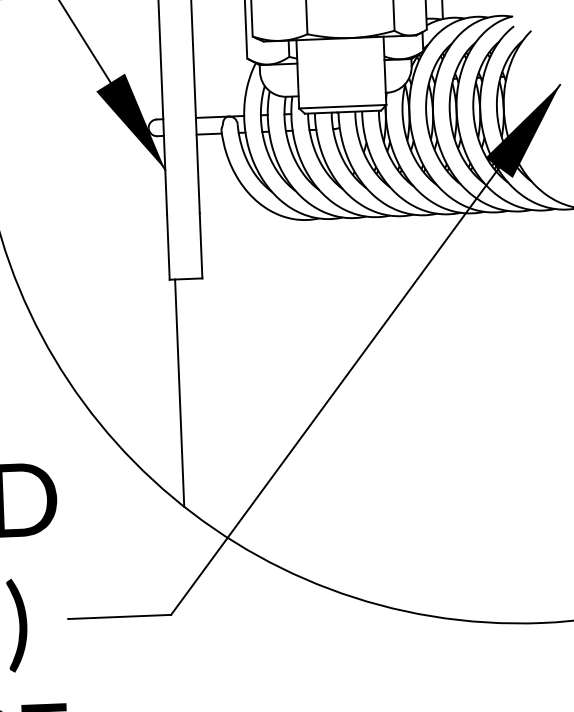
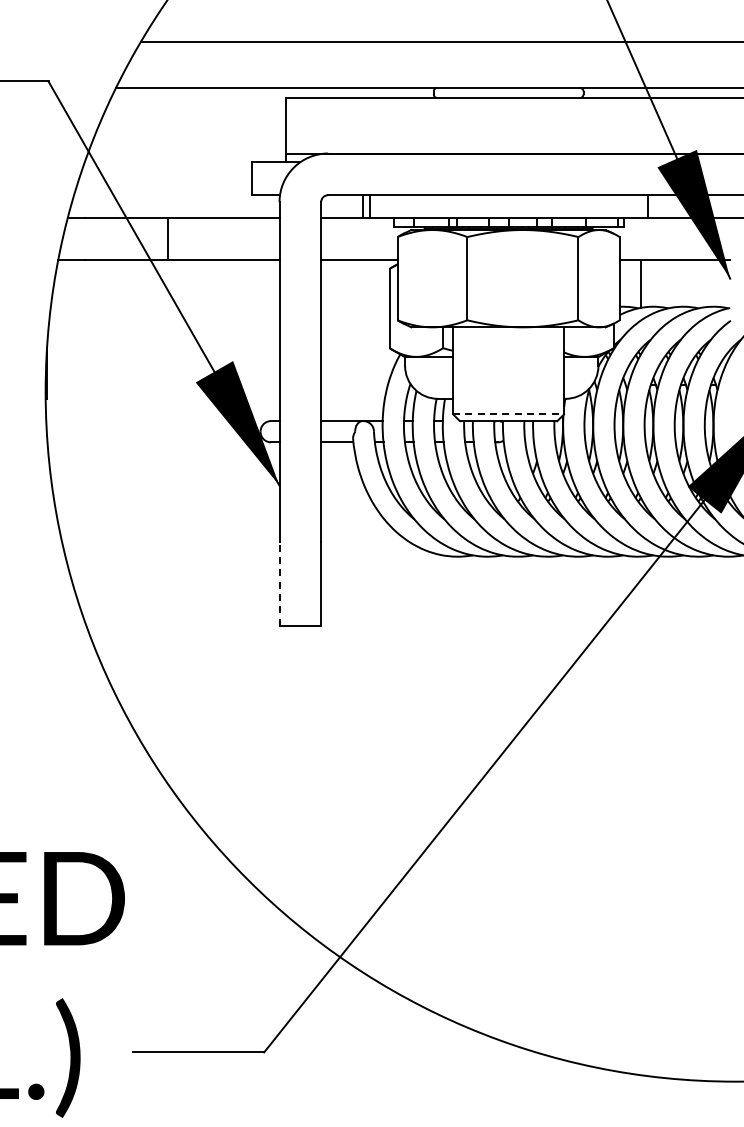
line: (342, 106) -> (508, 414), solid -> dashed
line: (168, 247) -> (279, 584), solid -> dashed
line: (179, 393) -> (286, 770), removed

